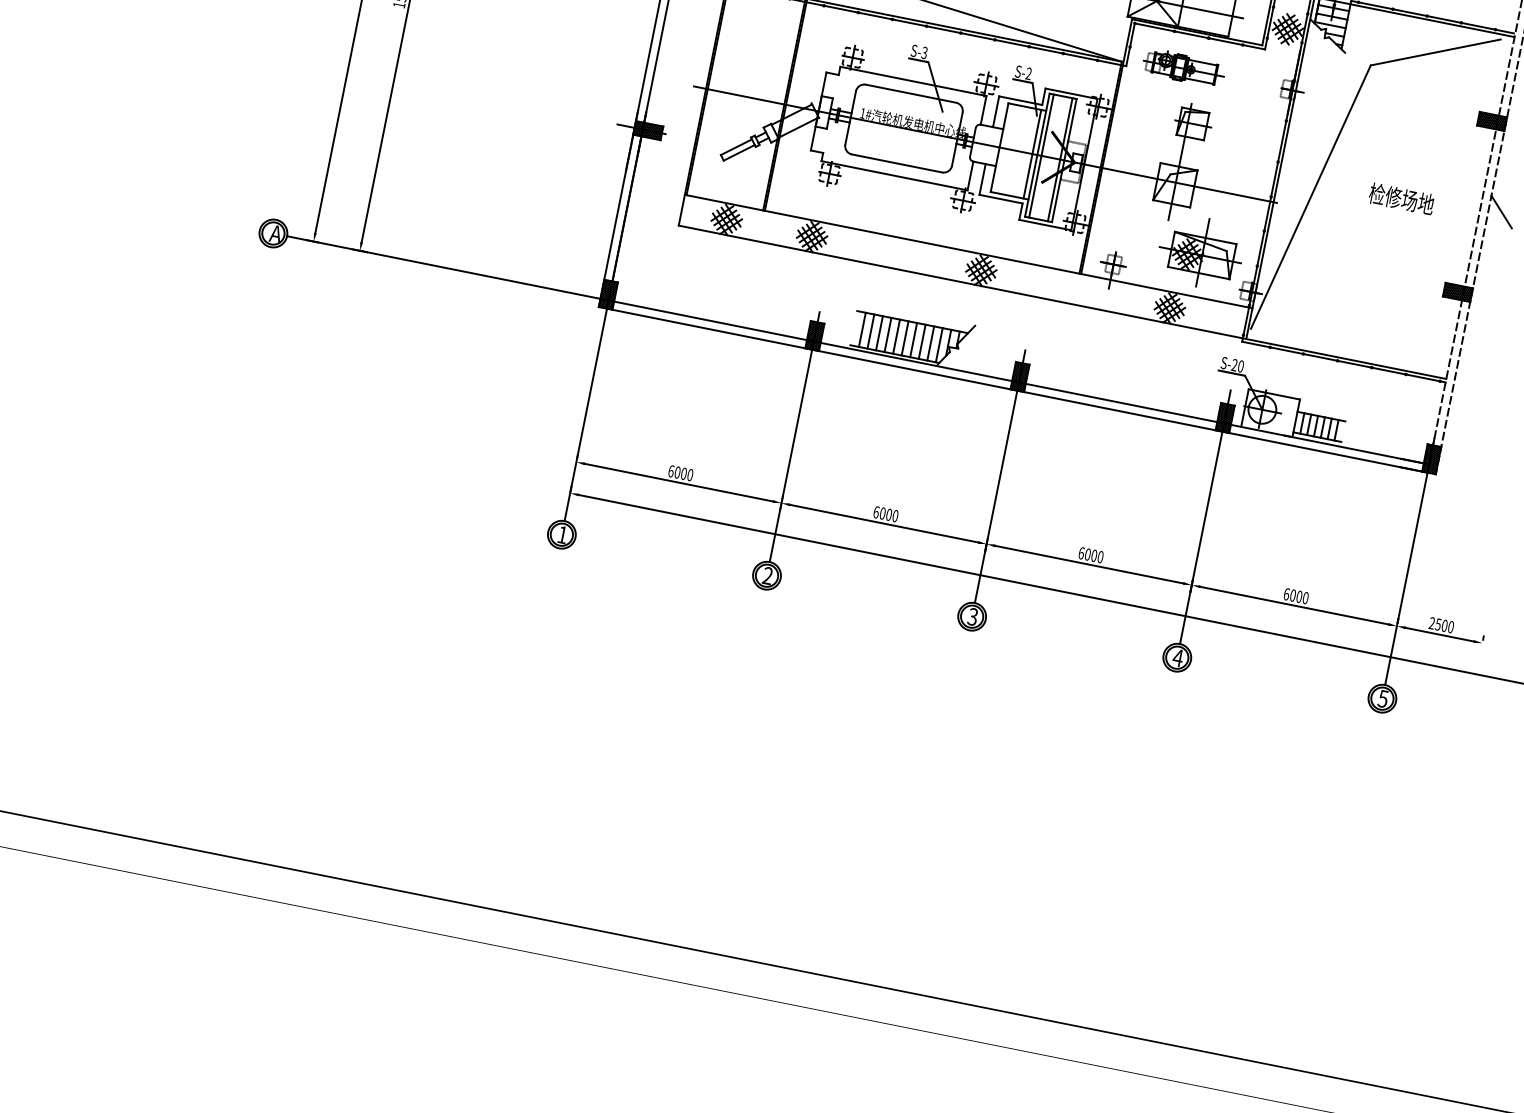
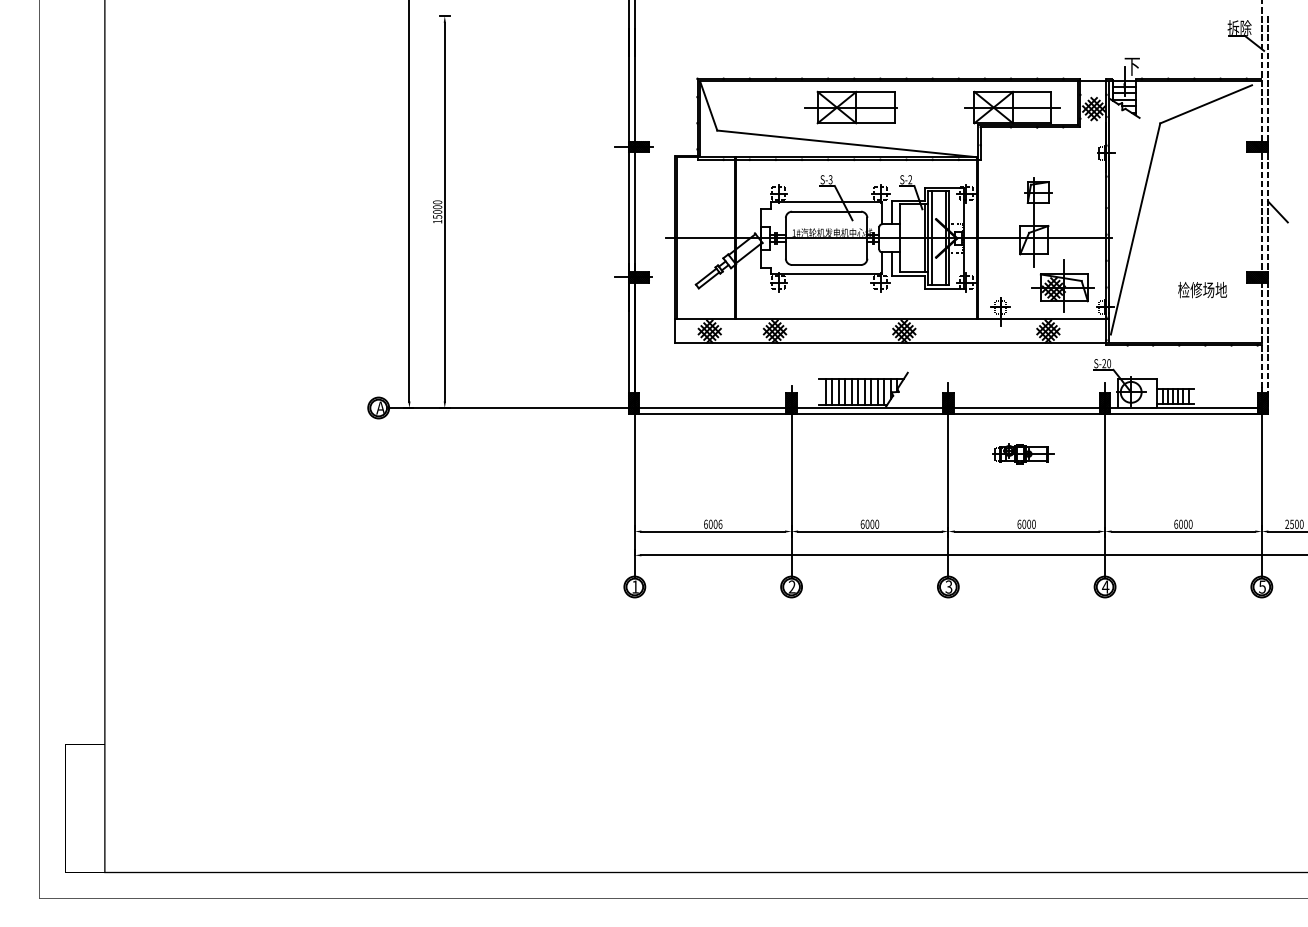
part: (1184, 67) -> (1023, 453), moved
text: (1401, 199) -> (1202, 290), moved
text: (690, 474) -> (720, 523), 6000 -> 6006

